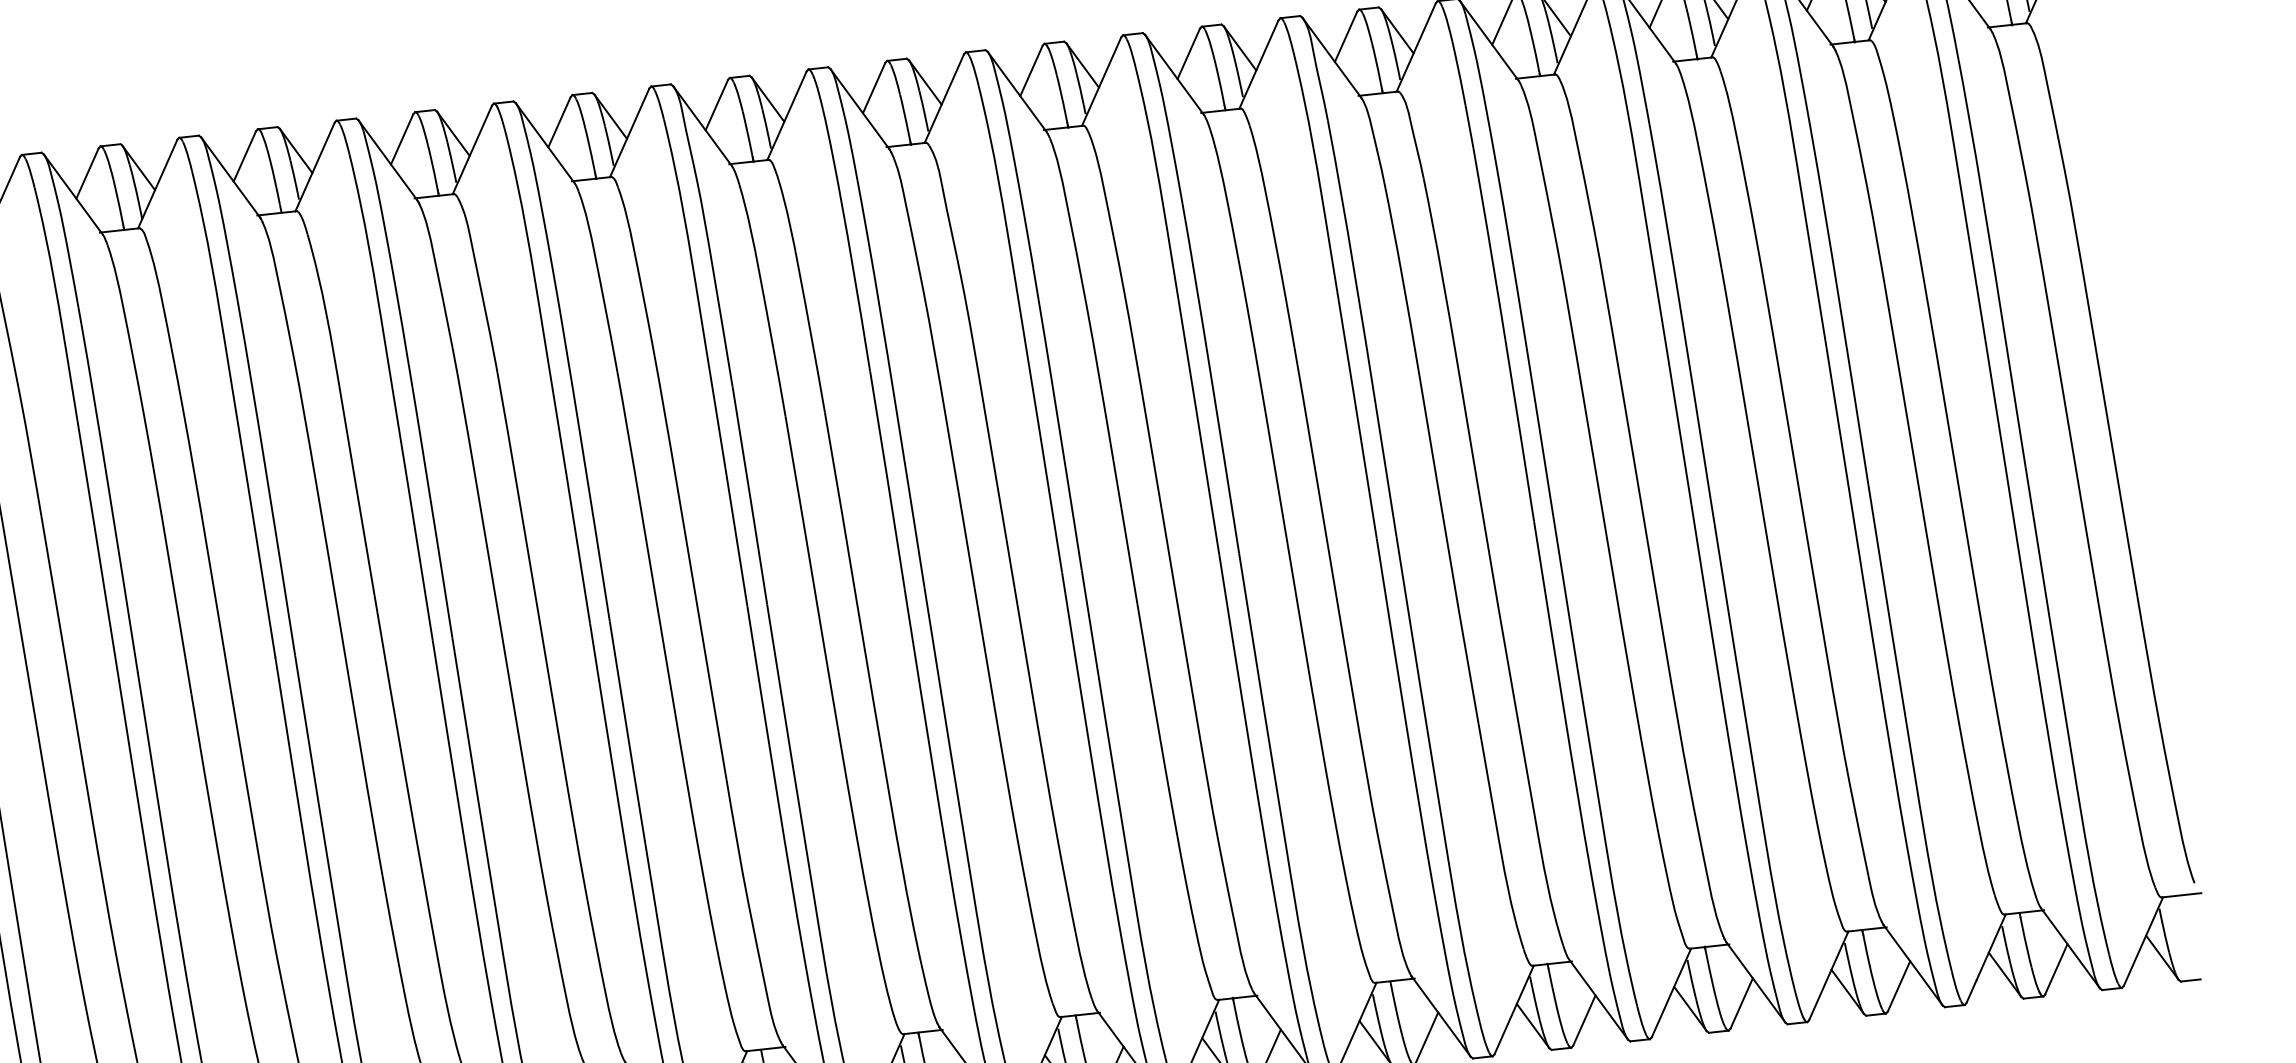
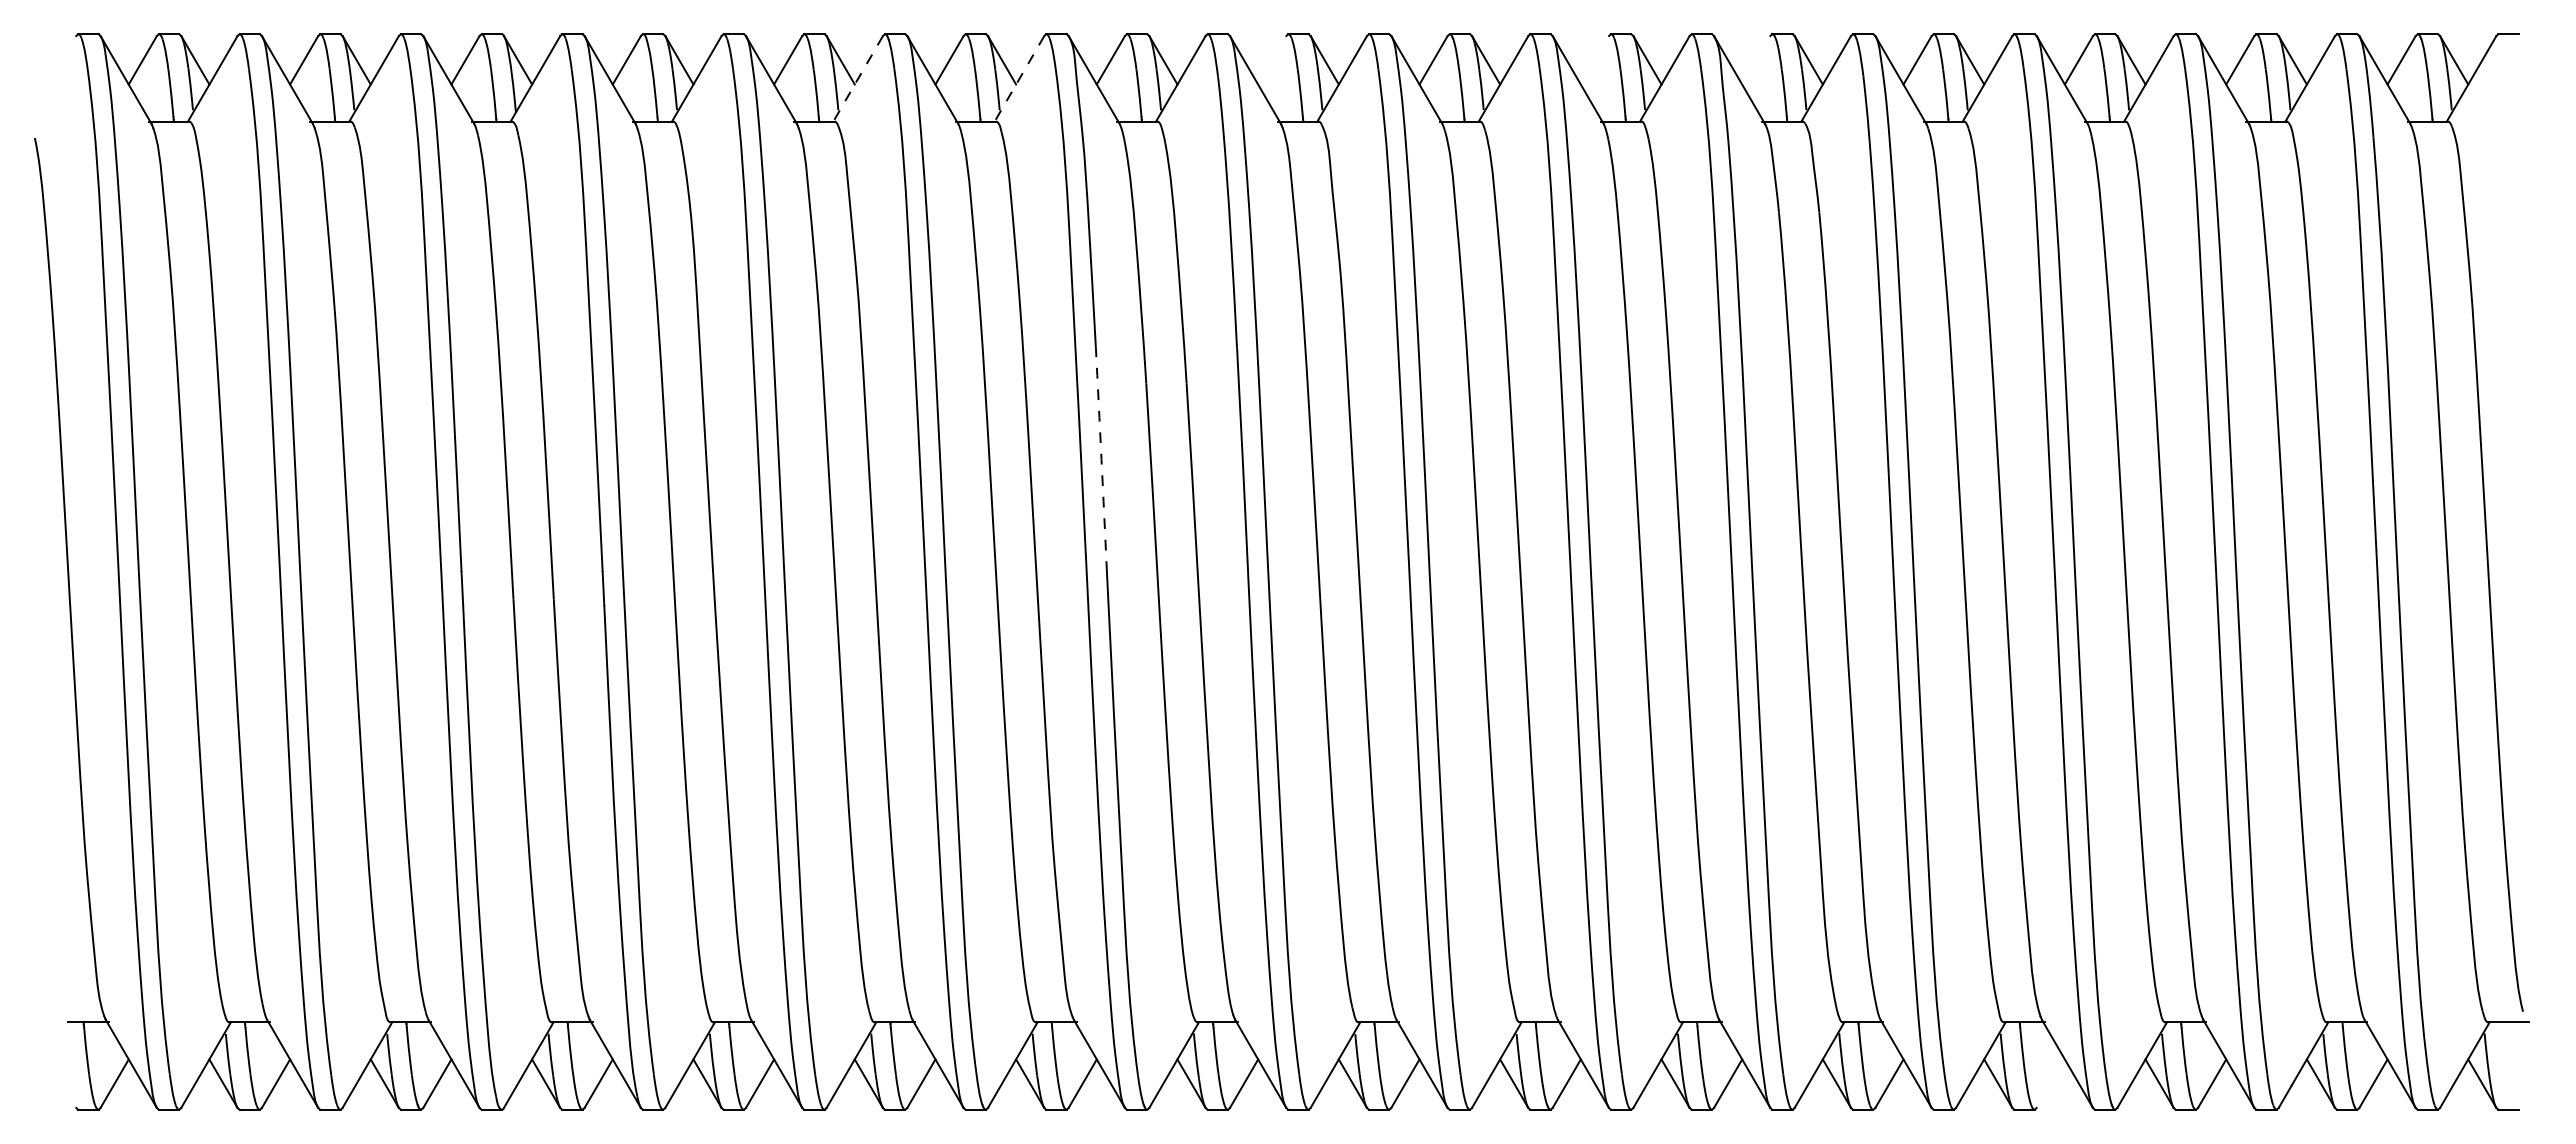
line: (1346, 36) -> (1756, 60), removed
line: (1188, 54) -> (1594, 60), removed
line: (874, 88) -> (1272, 60), removed
line: (629, 133) -> (1019, 79), solid -> dashed
line: (471, 150) -> (857, 79), solid -> dashed
arc: (749, 495) -> (1101, 459), solid -> dashed
line: (1741, 1003) -> (2050, 1083), removed

